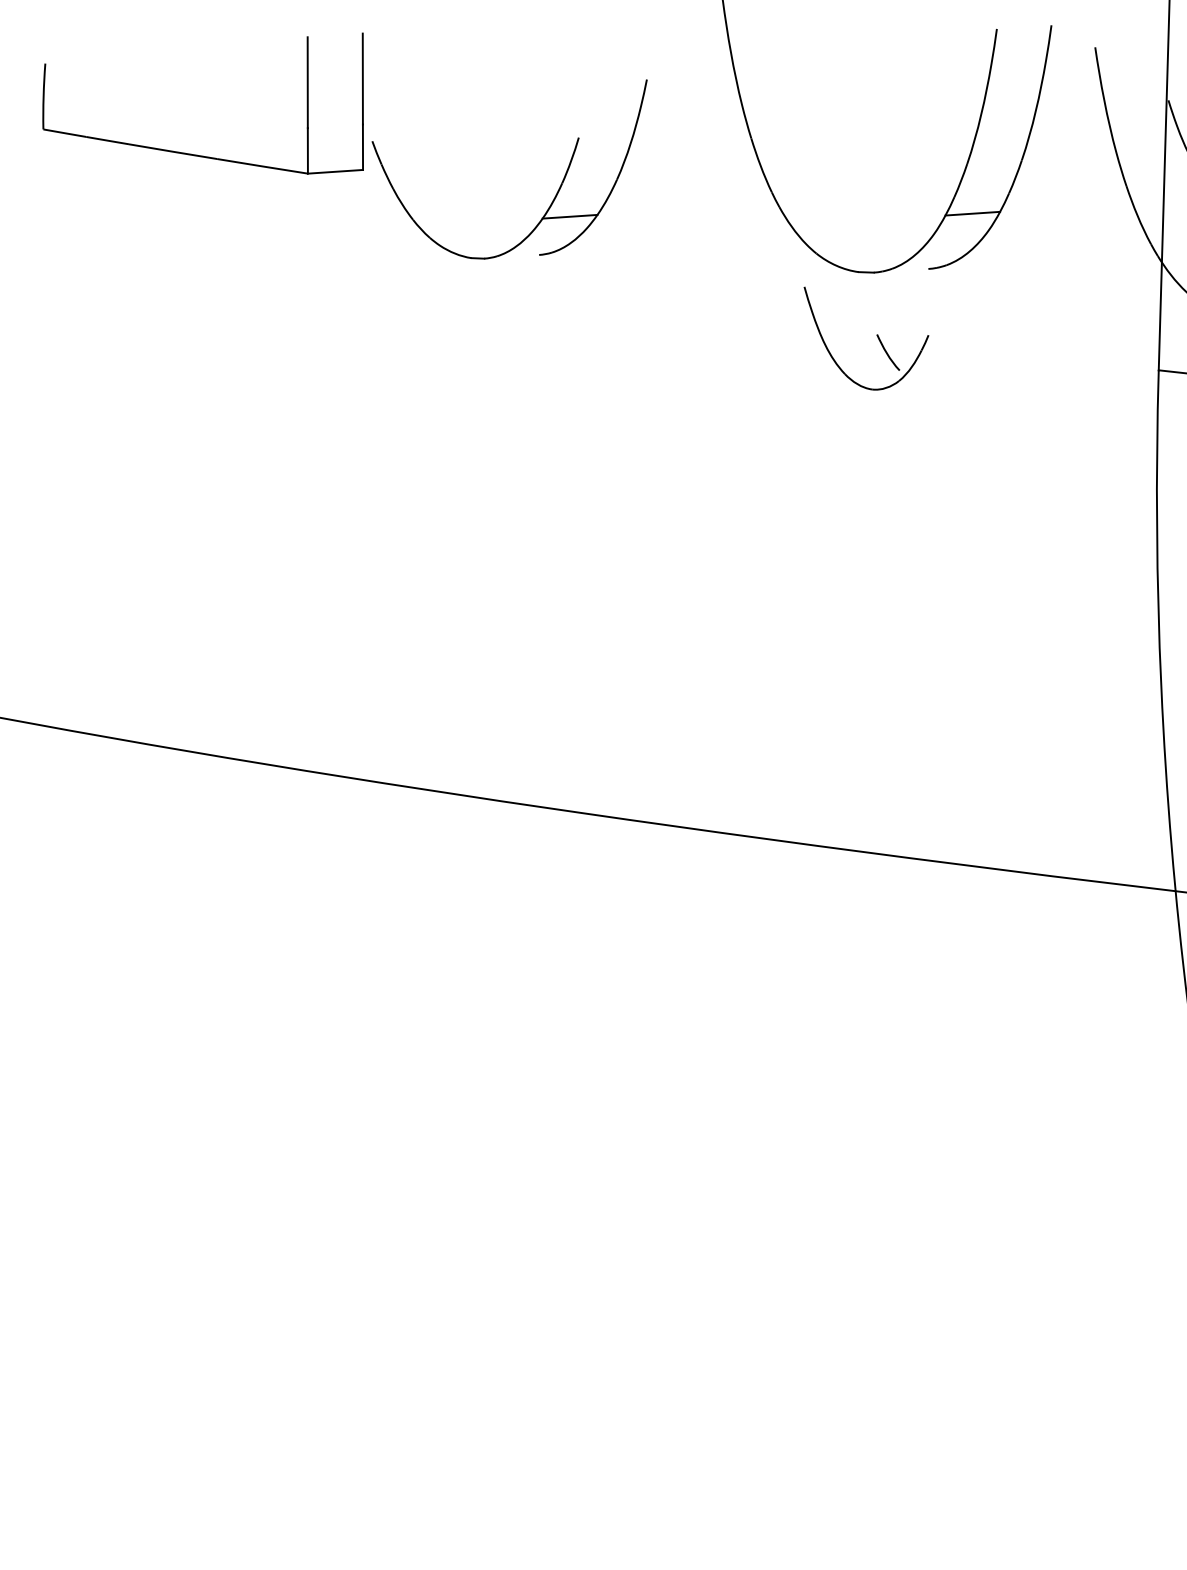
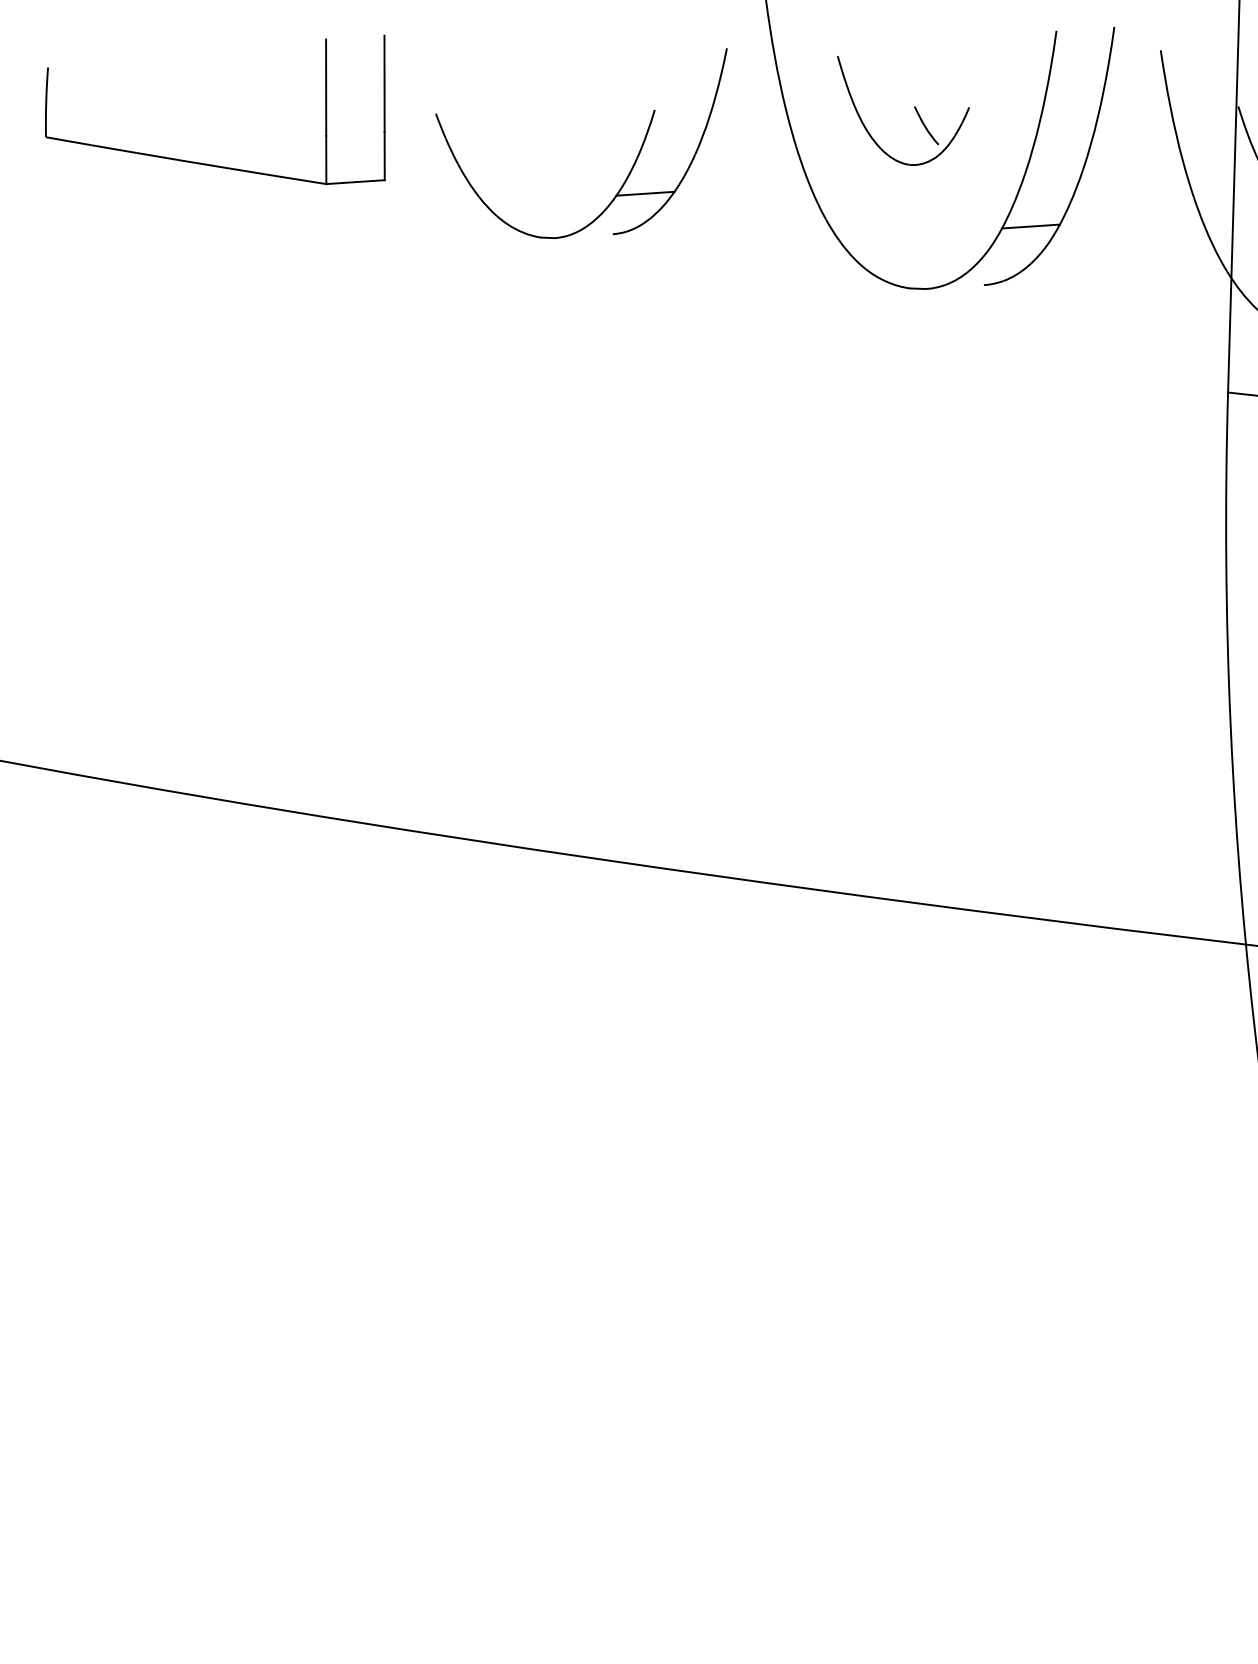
part: (556, 192) -> (631, 168), moved
part: (876, 335) -> (914, 107), moved

